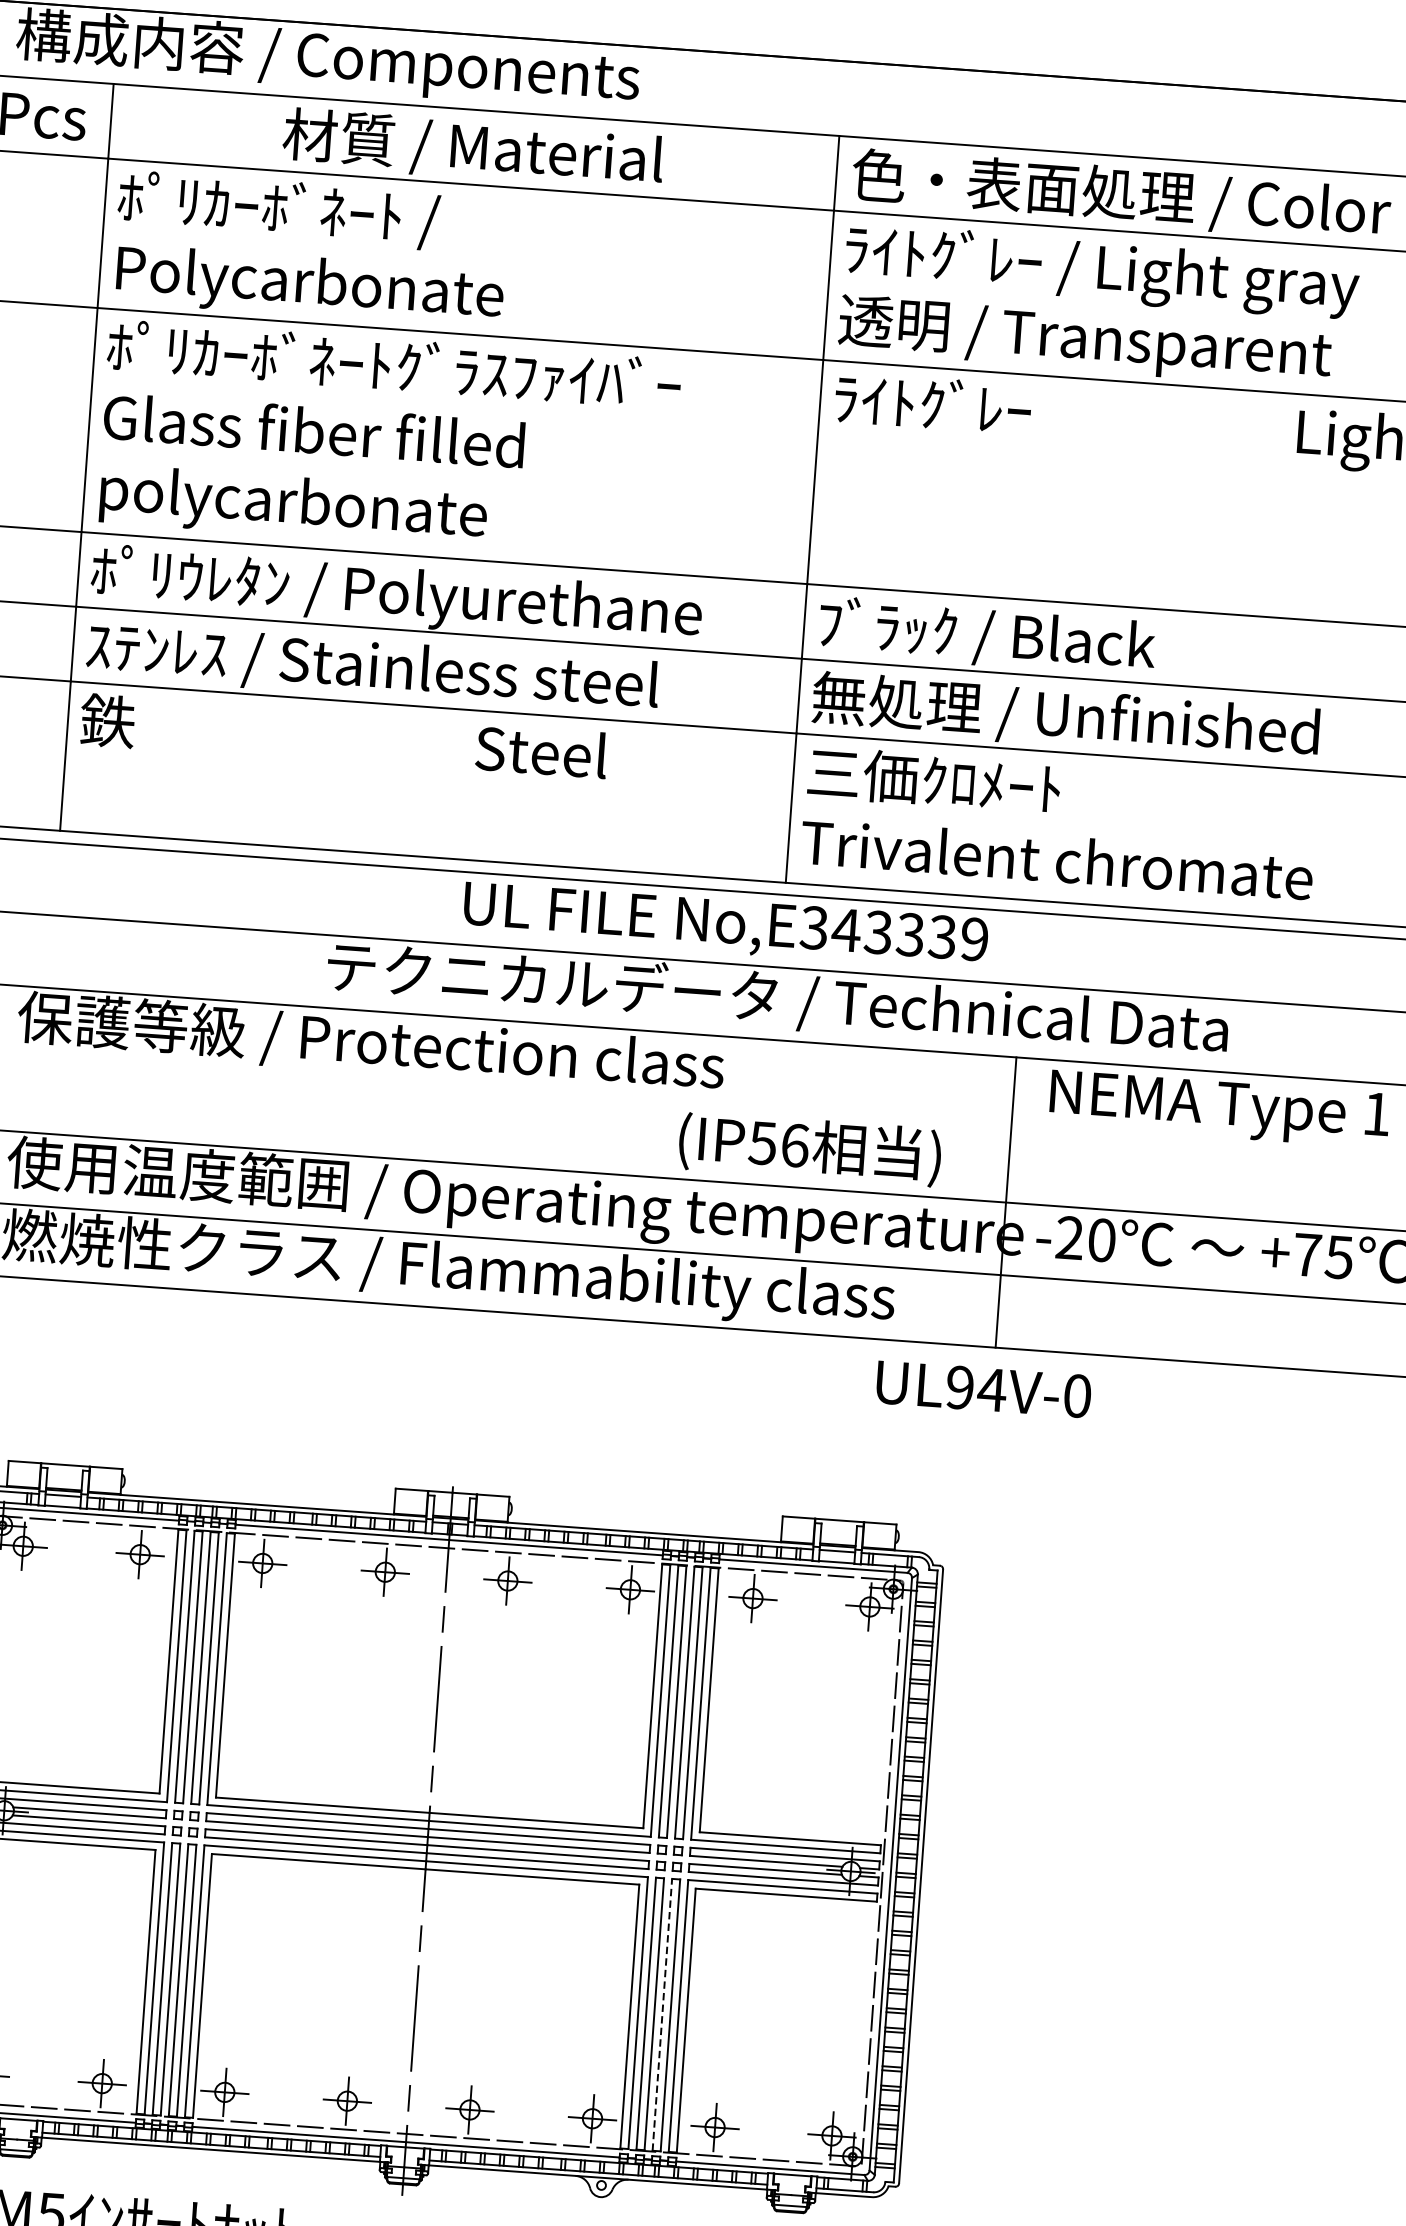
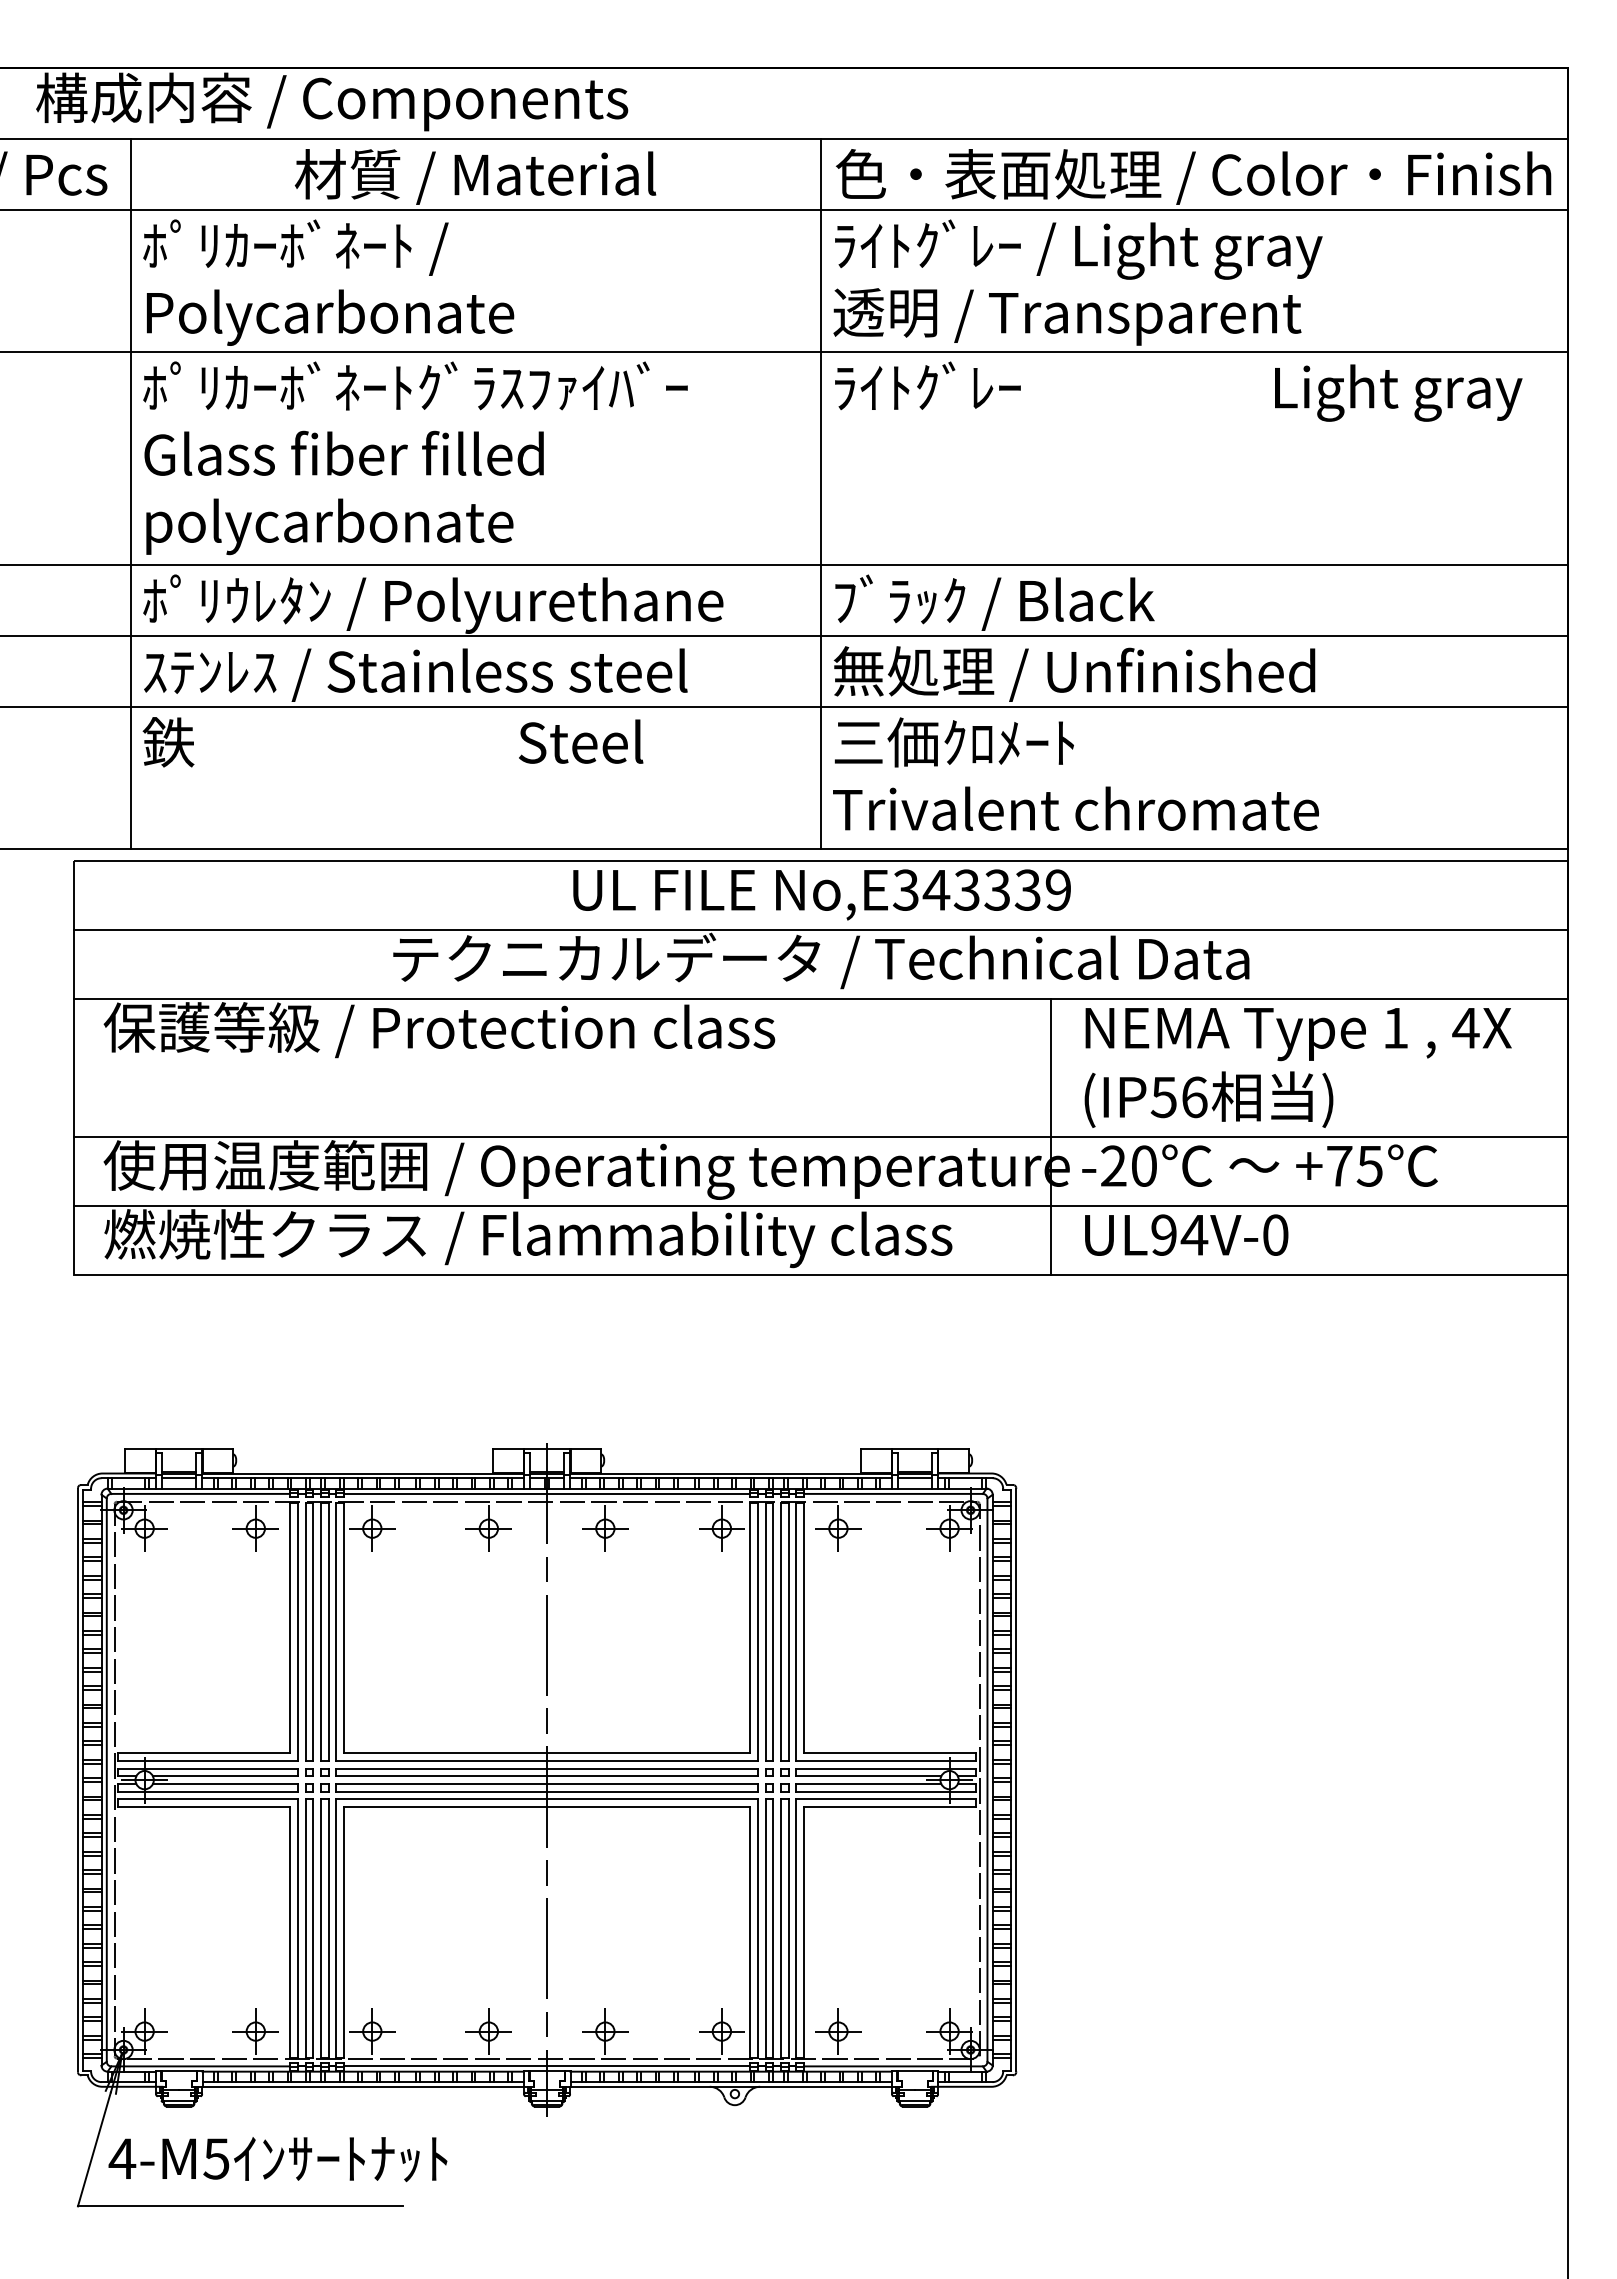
text: (725, 926) -> (821, 894), moved
text: (809, 1148) -> (1208, 1099), moved
text: (983, 1388) -> (1186, 1234), moved
line: (661, 2014) -> (780, 1928), dashed -> solid

